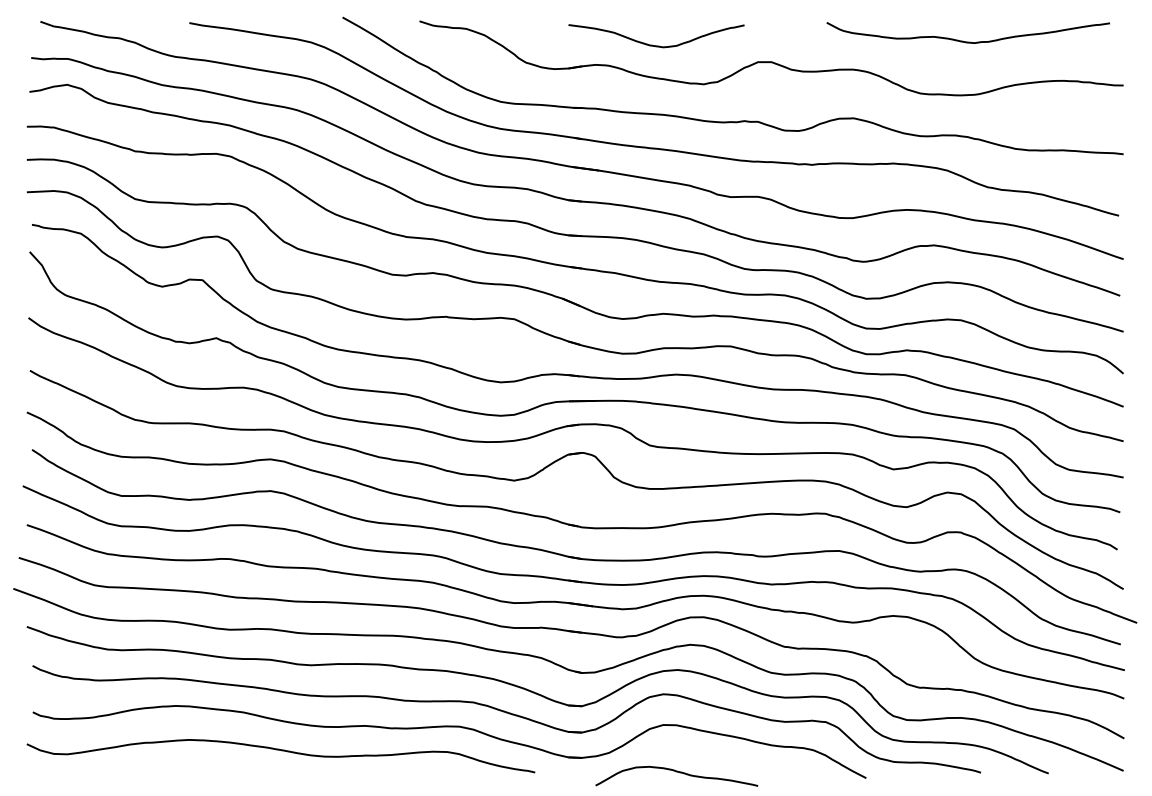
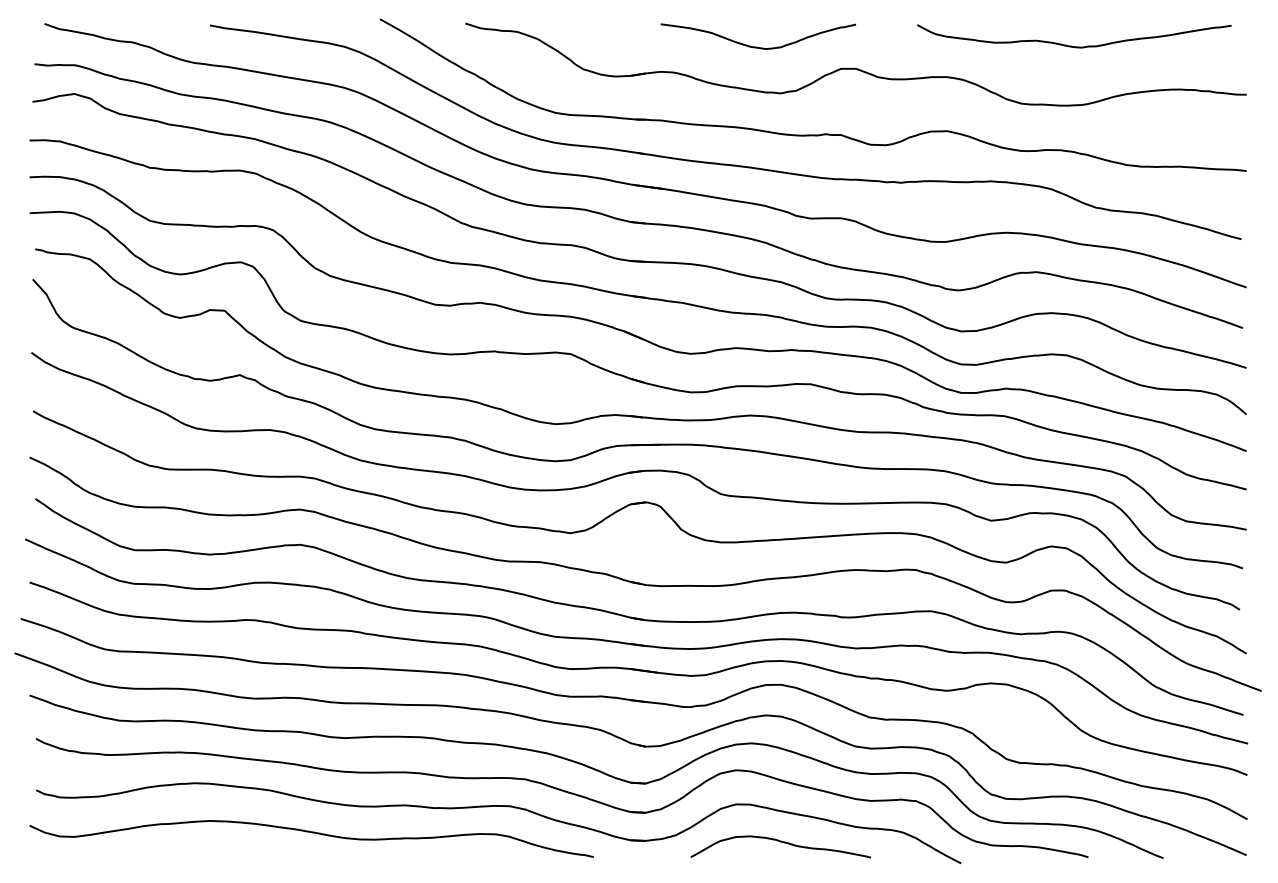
curve: (652, 44) -> (753, 45), moved
curve: (676, 772) -> (780, 842), moved

